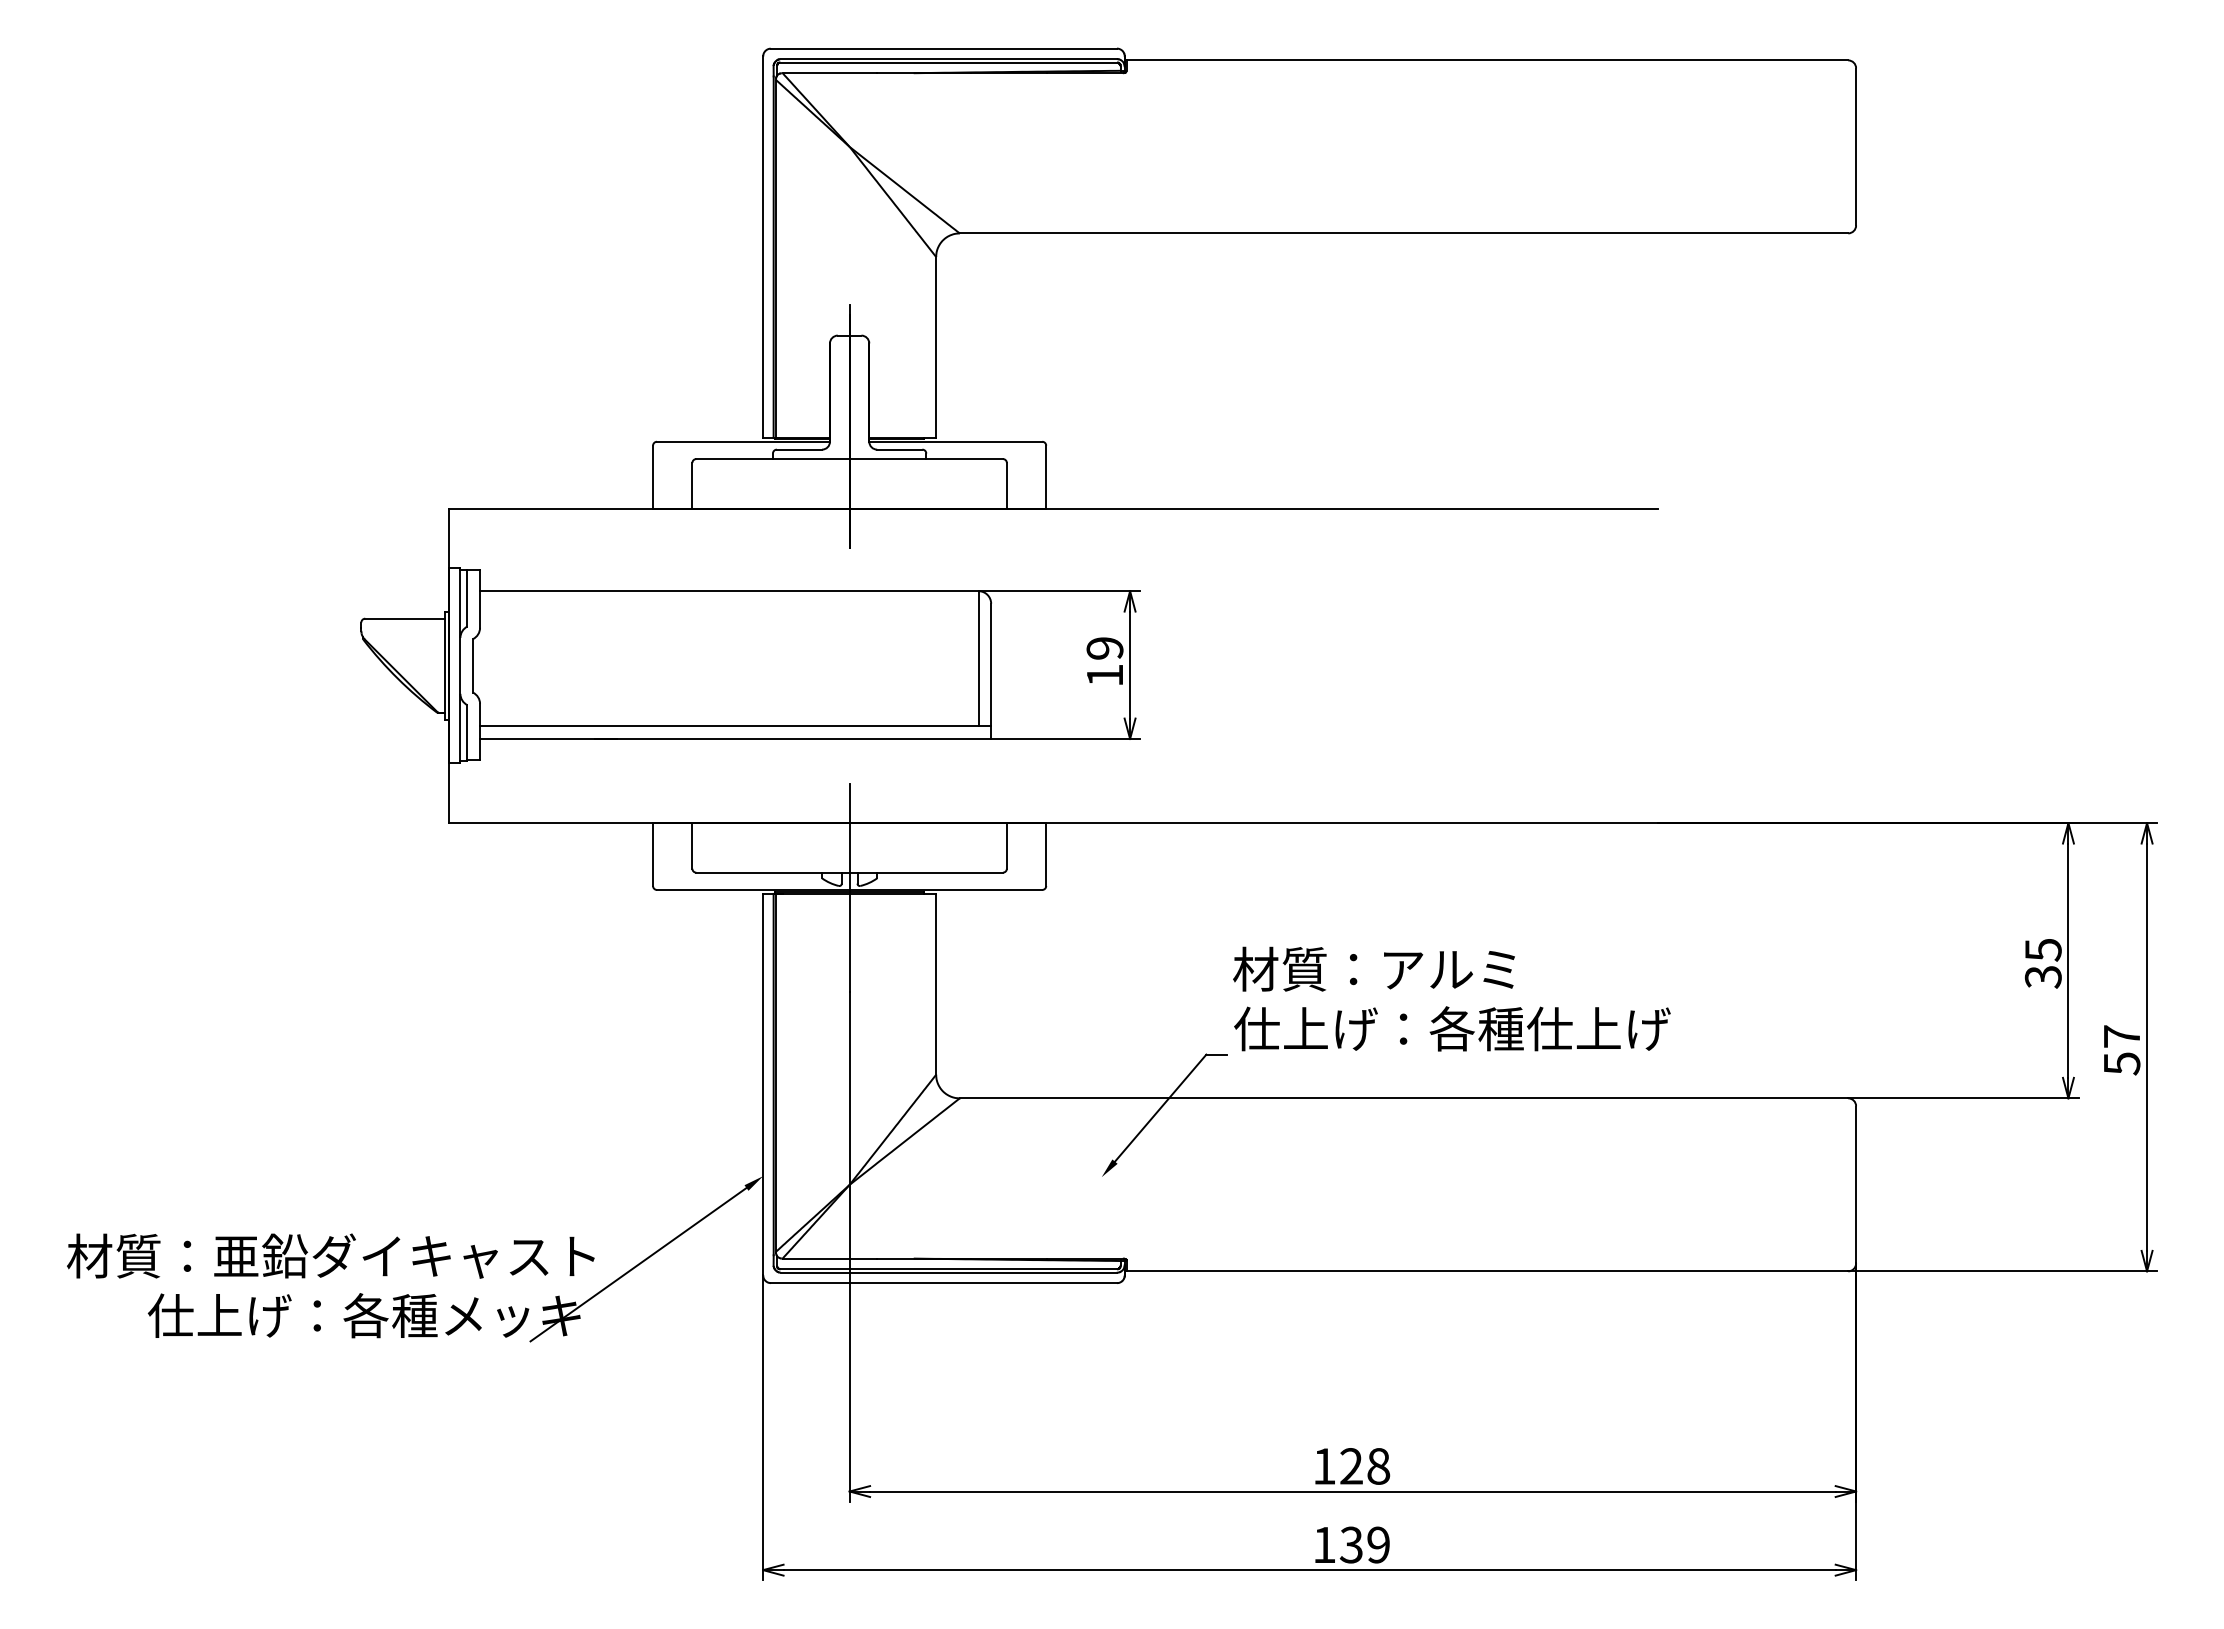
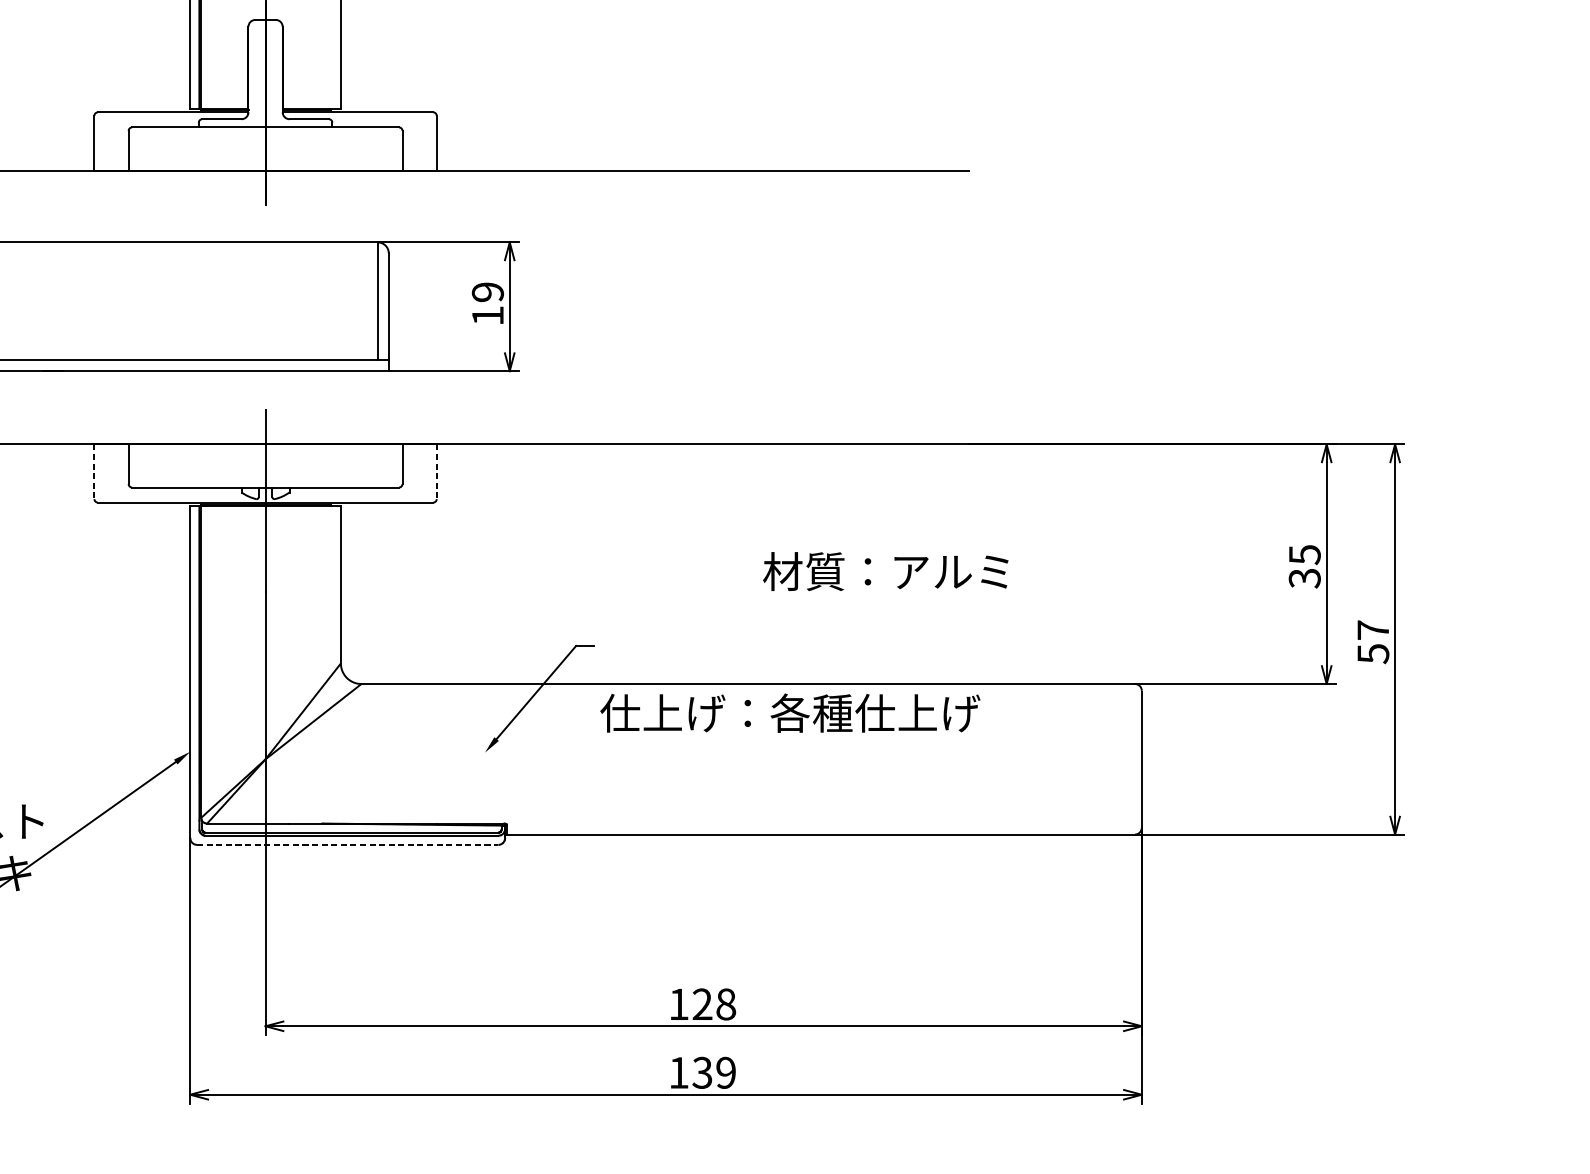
line: (653, 855) -> (94, 472), solid -> dashed
line: (1046, 855) -> (436, 472), solid -> dashed
text: (1373, 968) -> (885, 570), moved
text: (1452, 1028) -> (790, 712), moved
line: (944, 1283) -> (348, 845), solid -> dashed

